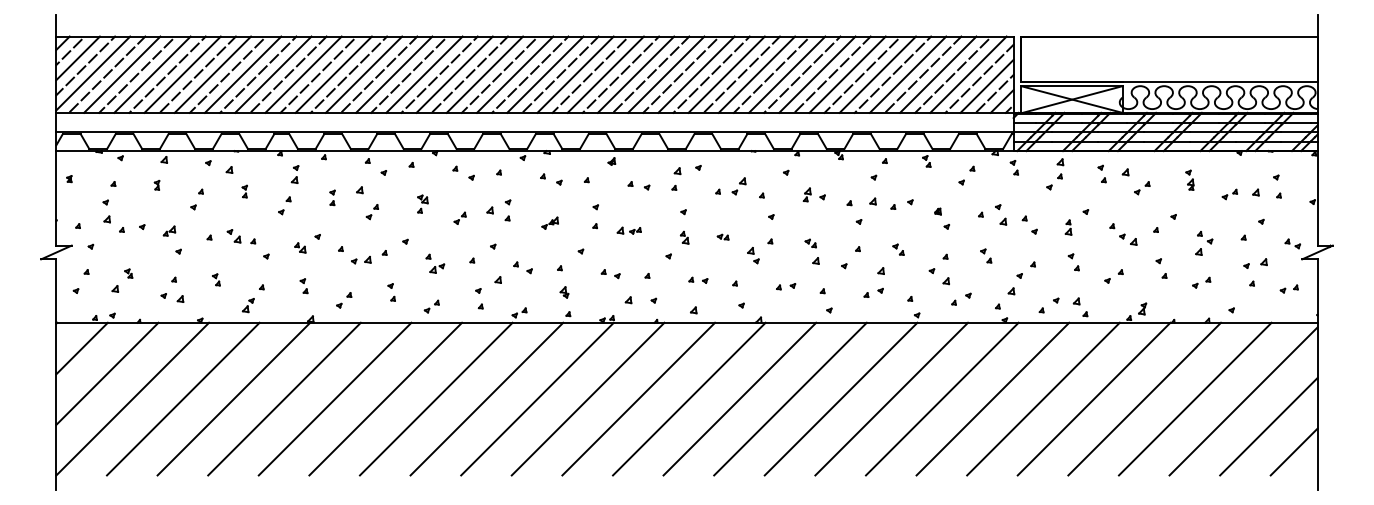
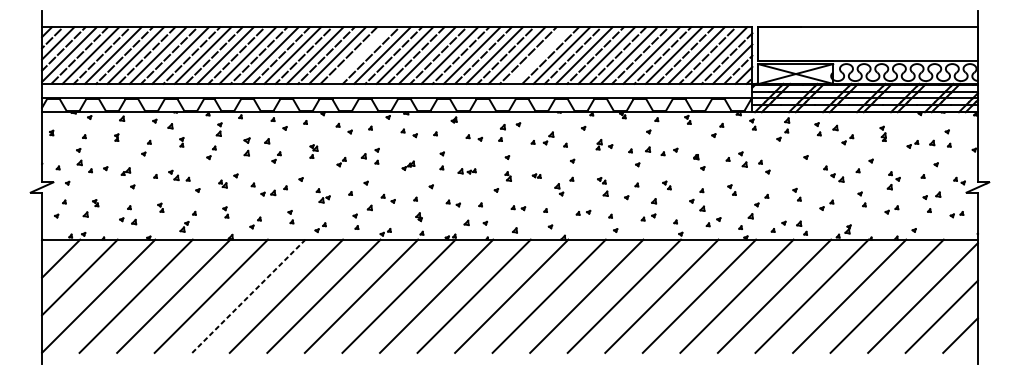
line: (484, 74) -> (359, 55), removed
line: (726, 74) -> (539, 55), removed
part: (332, 197) -> (246, 146), size x1.6
part: (1068, 227) -> (793, 168), removed
line: (335, 399) -> (249, 296), solid -> dashed

